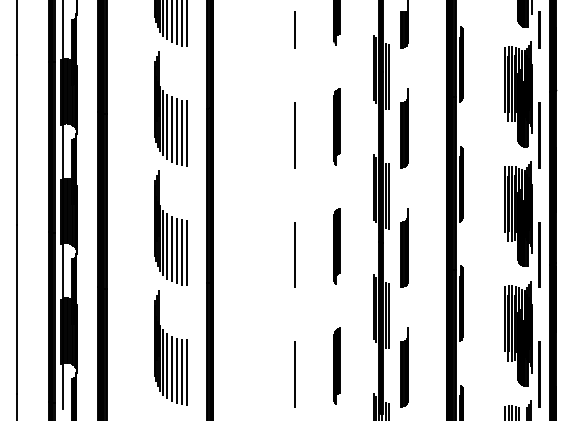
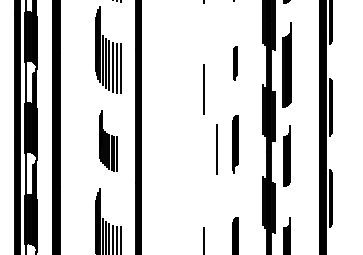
part: (336, 126) -> (235, 63), size x0.6
part: (404, 128) -> (286, 64), size x1.4
line: (294, 135) -> (202, 89), moved
part: (170, 227) -> (108, 140), size x0.7
part: (336, 246) -> (235, 144), moved
line: (294, 254) -> (216, 148), moved

